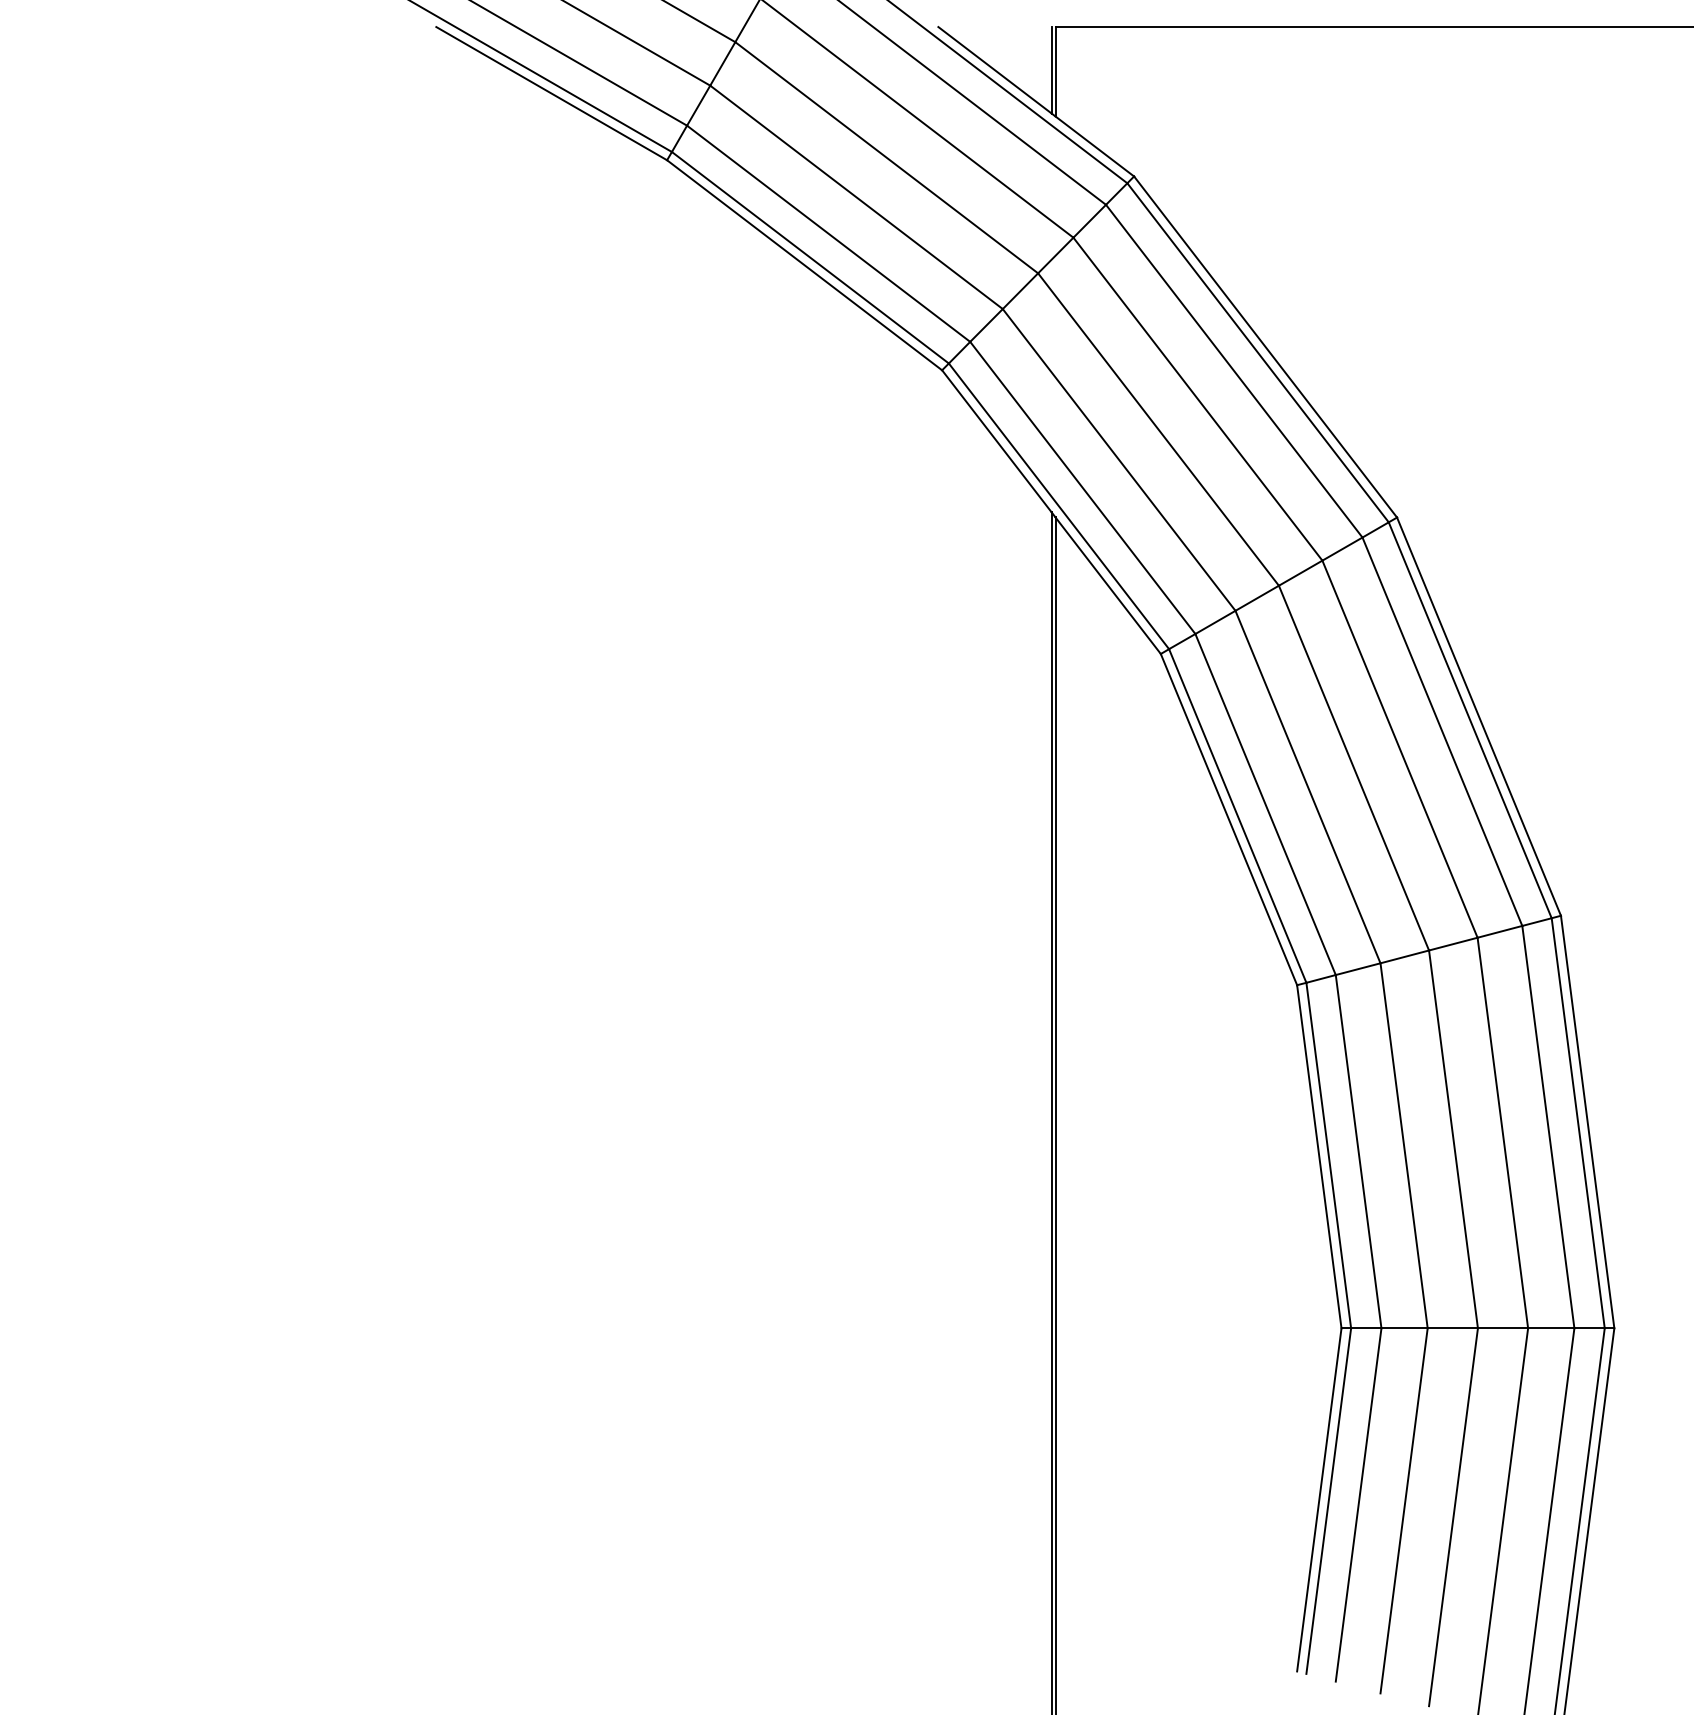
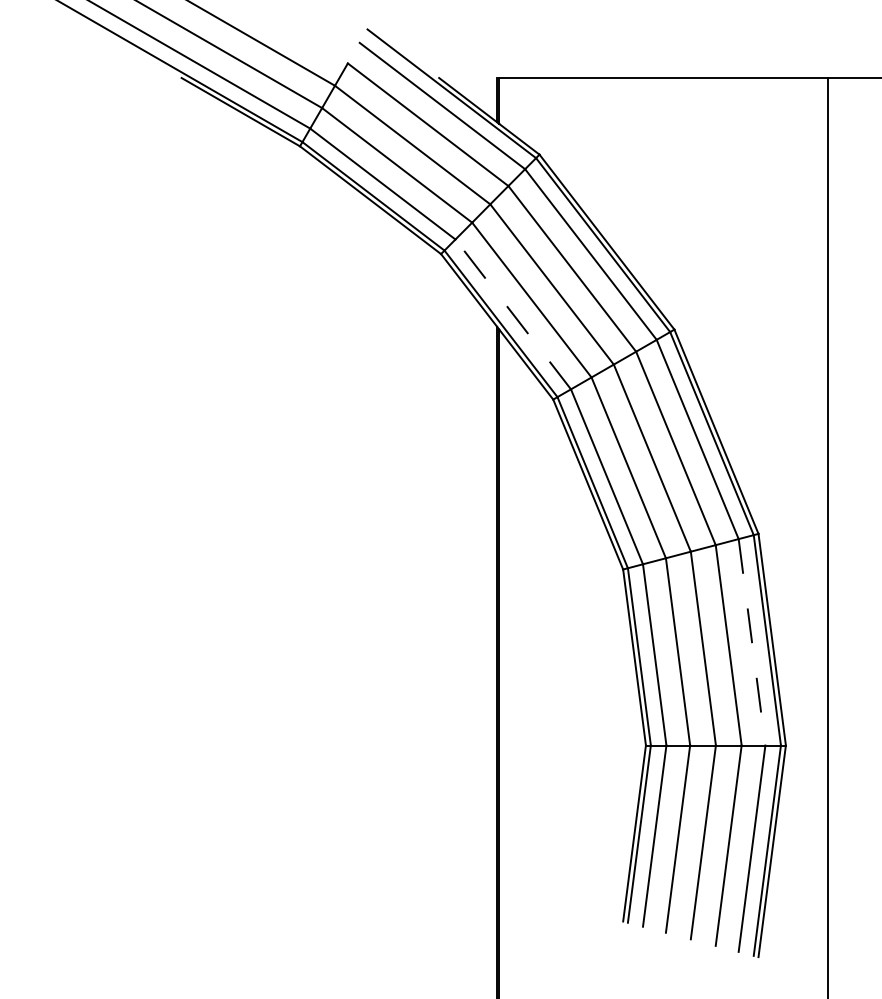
line: (1083, 488) -> (513, 314), solid -> dashed
line: (1549, 1127) -> (752, 642), solid -> dashed

